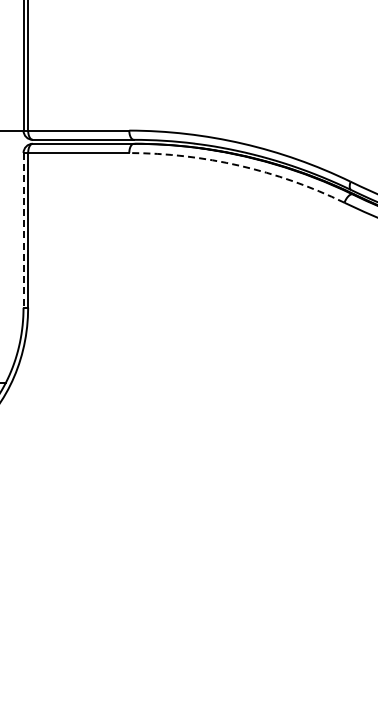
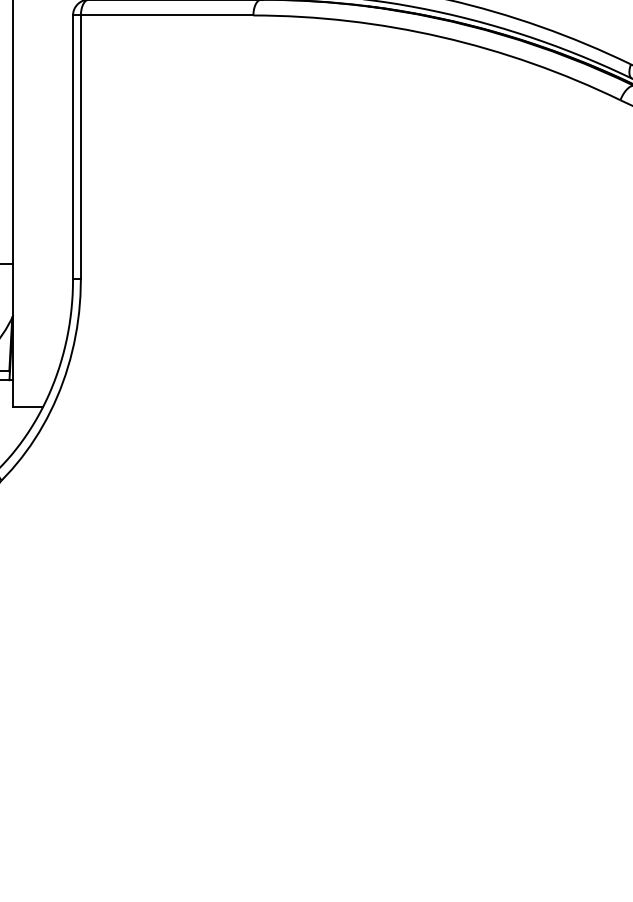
arc: (239, 165) -> (441, 36), dashed -> solid
line: (23, 230) -> (72, 147), dashed -> solid

